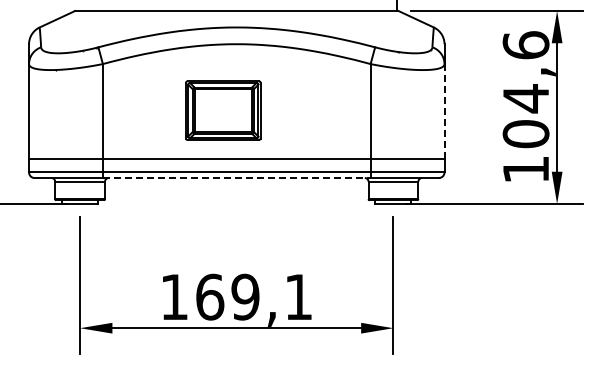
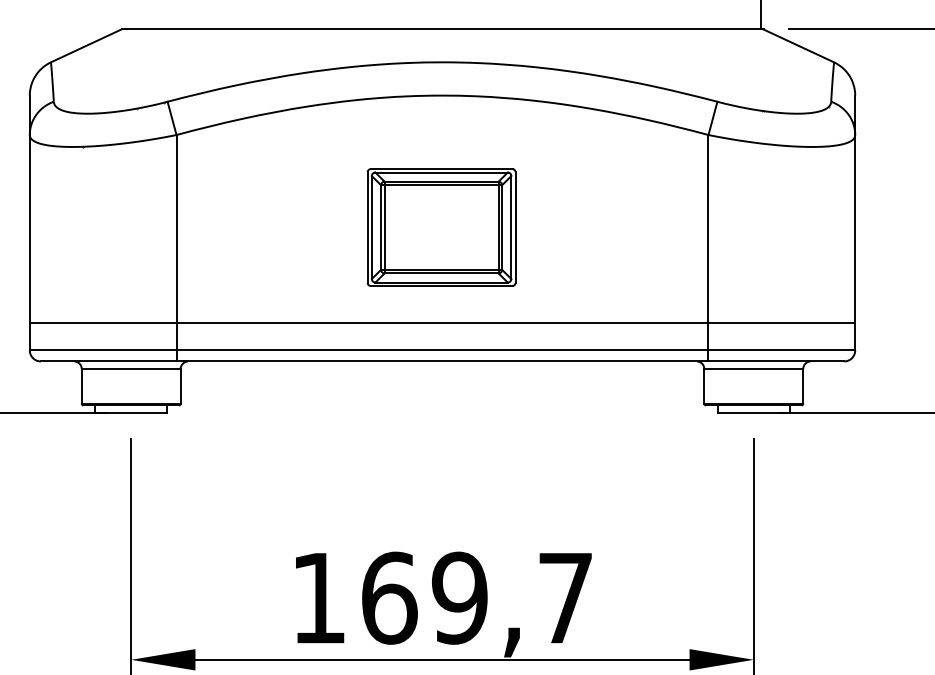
part: (223, 110) -> (441, 227), moved
line: (444, 111) -> (855, 229), dashed -> solid
line: (236, 178) -> (441, 362), dashed -> solid
text: (298, 296) -> (565, 596), 169,1 -> 169,7

